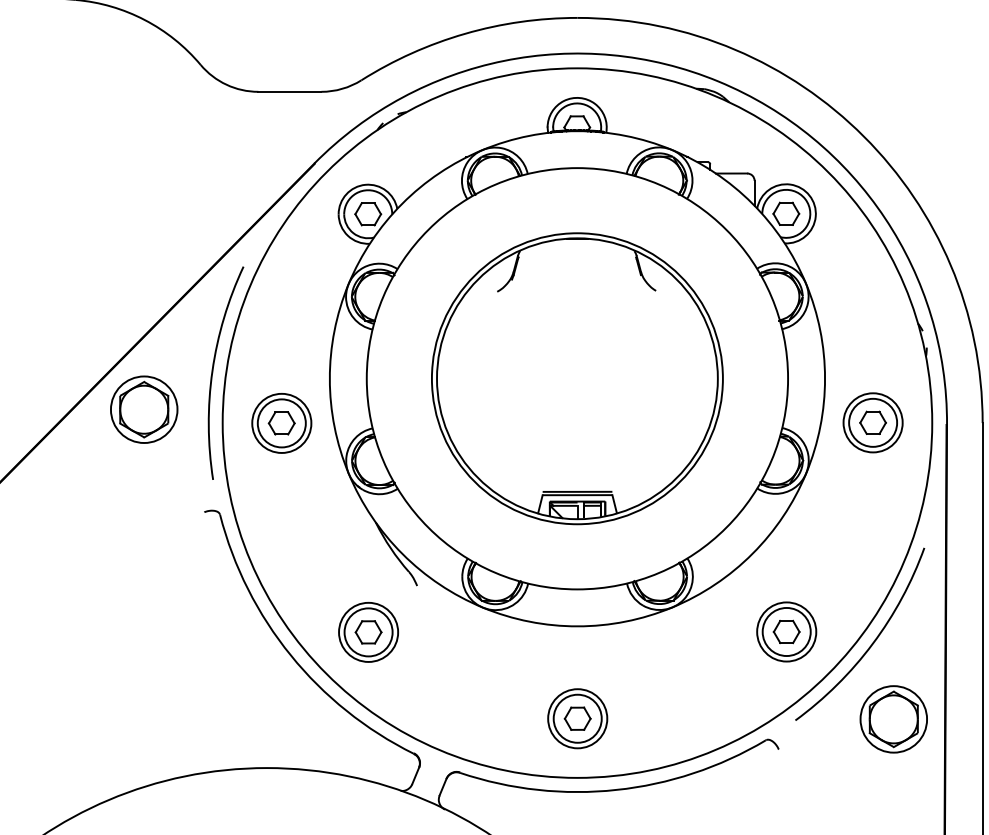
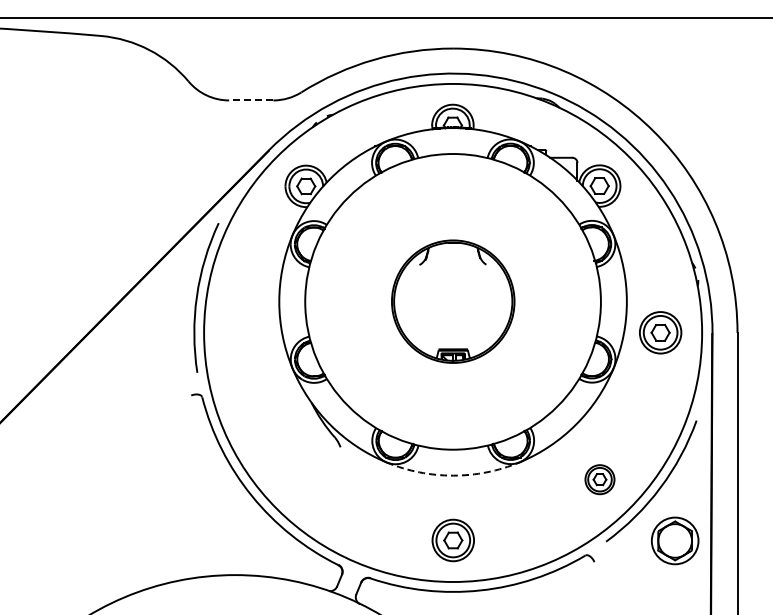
line: (288, 91) -> (250, 100), solid -> dashed
part: (578, 378) -> (453, 301), size x0.6
part: (143, 409) -> (148, 323), removed
part: (281, 422) -> (245, 332), removed
arc: (578, 626) -> (453, 475), solid -> dashed
part: (368, 631) -> (306, 479), removed
part: (786, 631) -> (599, 479), size x0.7

